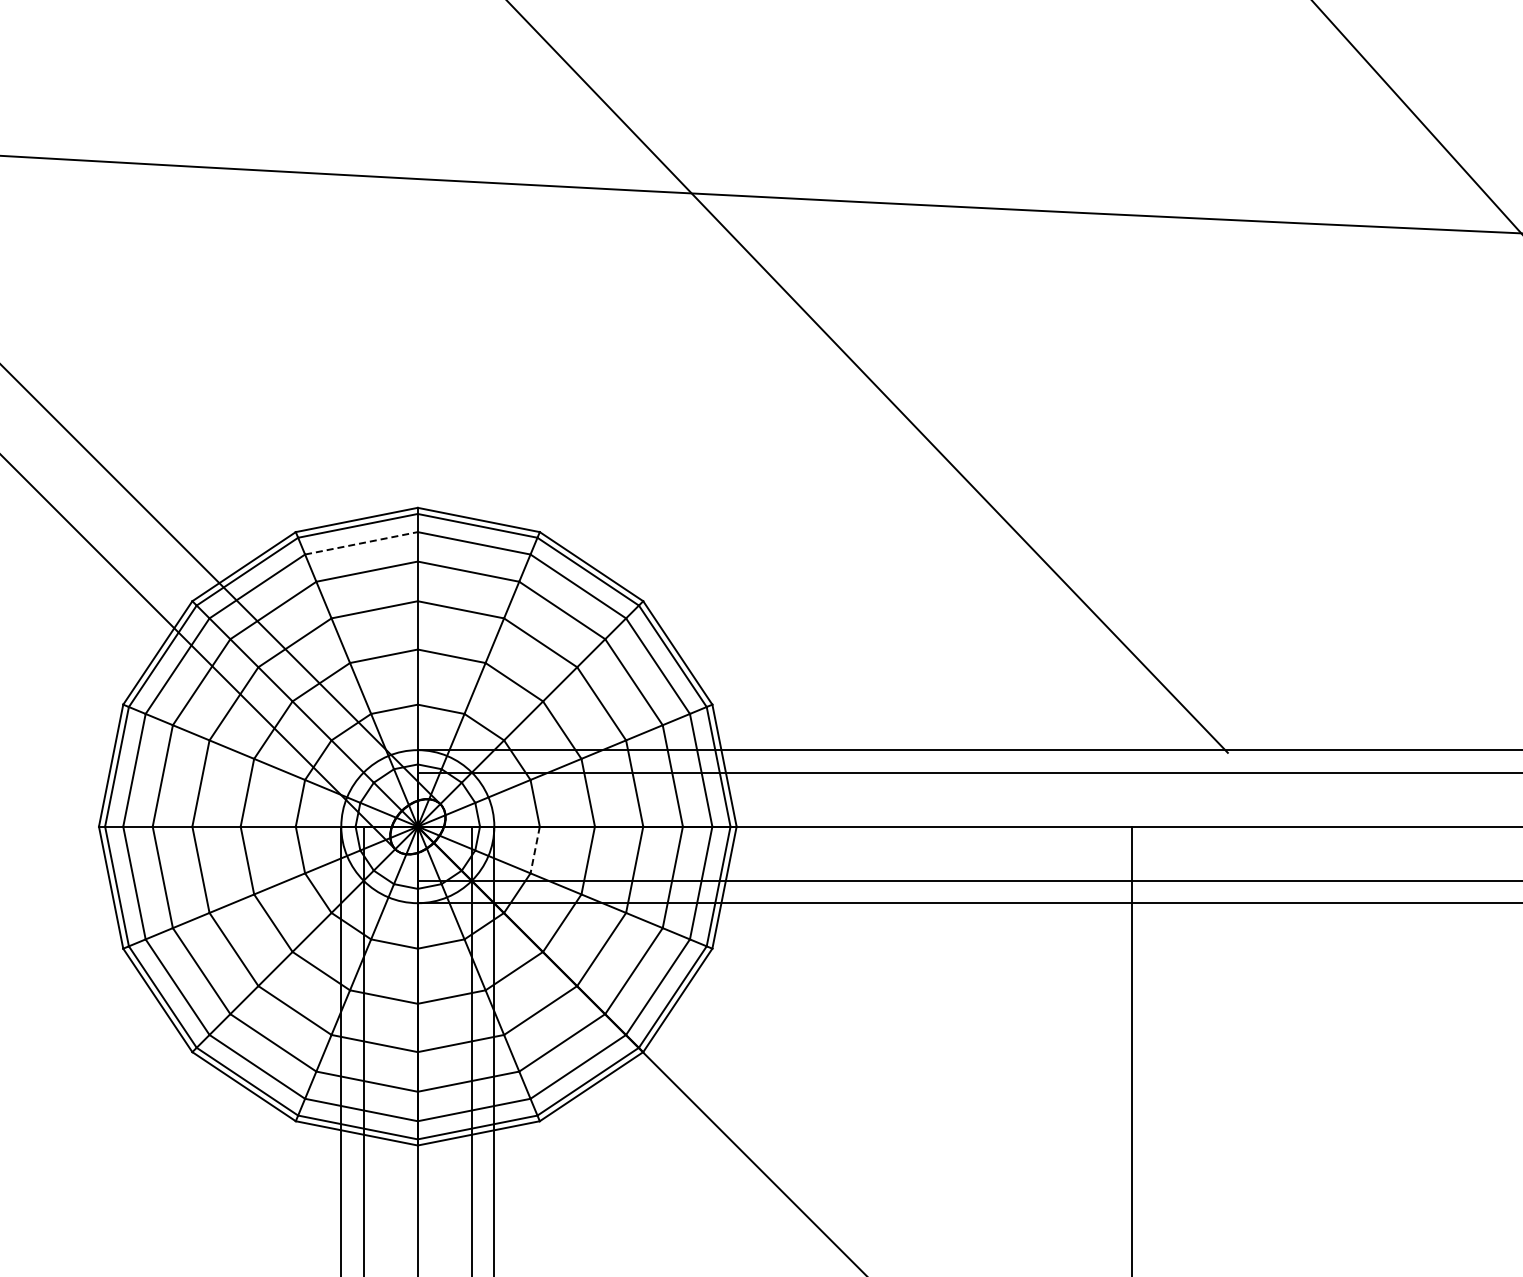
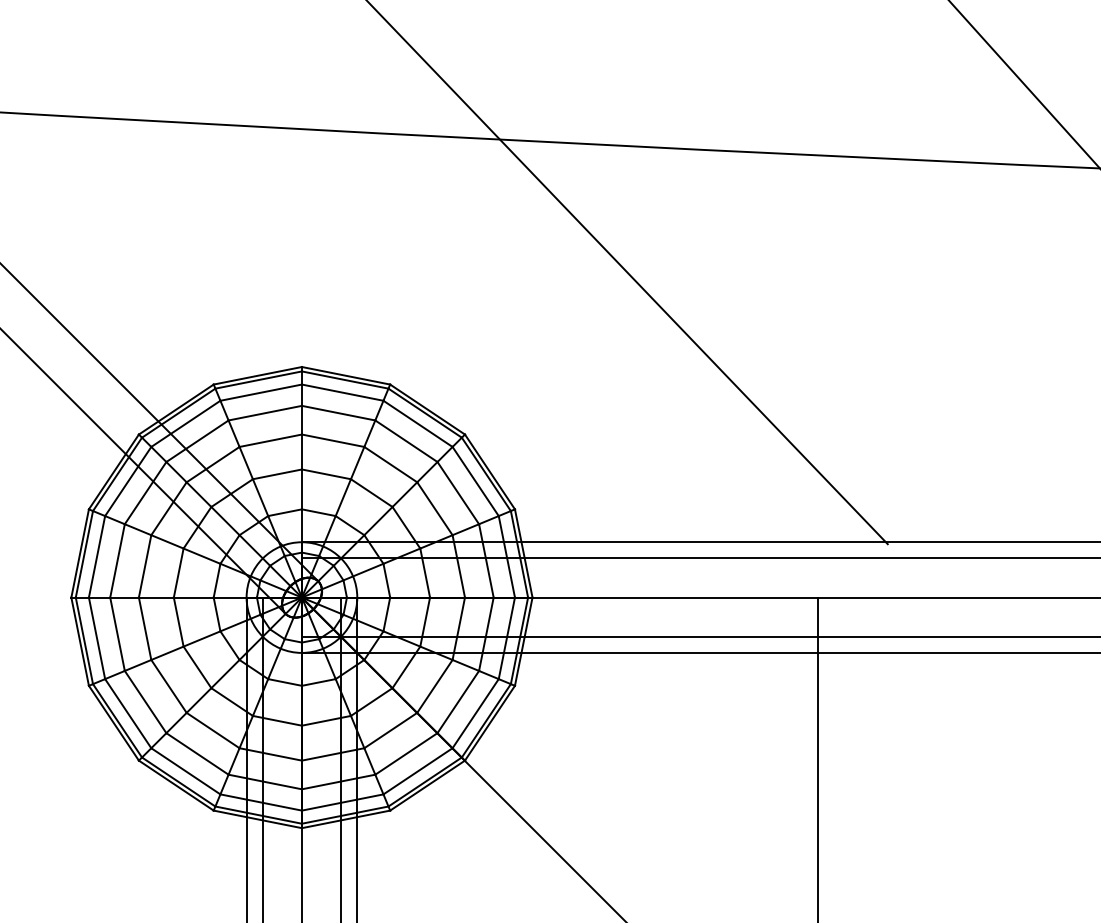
line: (361, 543) -> (261, 392), dashed -> solid
line: (535, 850) -> (387, 614), dashed -> solid

